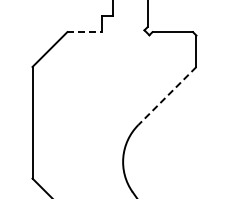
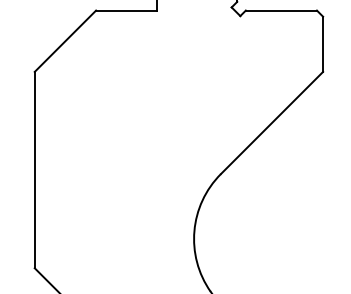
line: (85, 32) -> (127, 11), dashed -> solid
line: (167, 96) -> (272, 123), dashed -> solid

